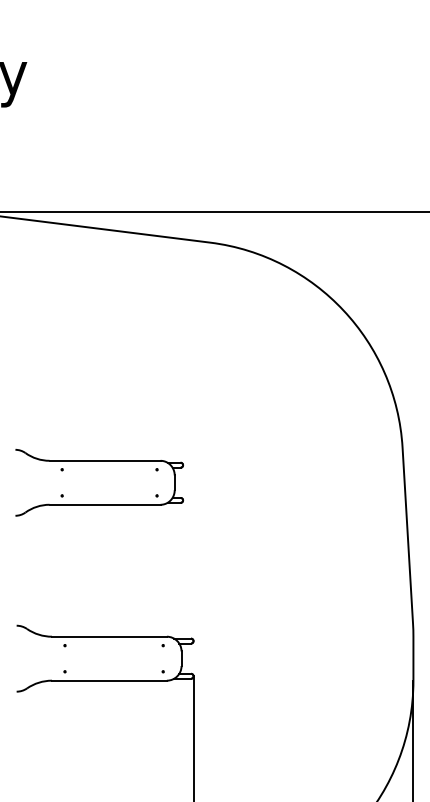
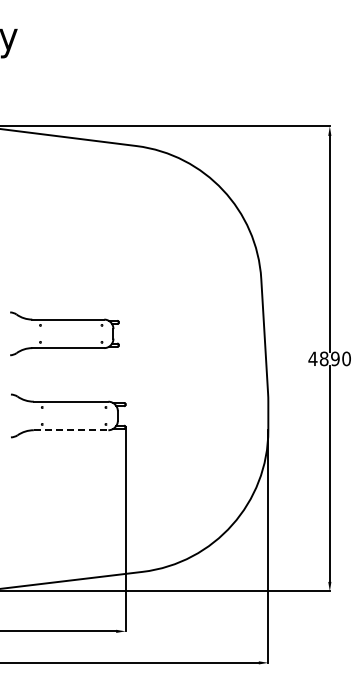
part: (99, 462) -> (64, 320), moved
line: (110, 681) -> (71, 430), solid -> dashed

